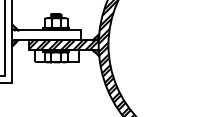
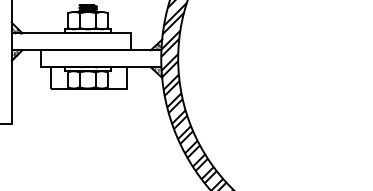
hatch: (63, 45) -> (100, 59), removed

